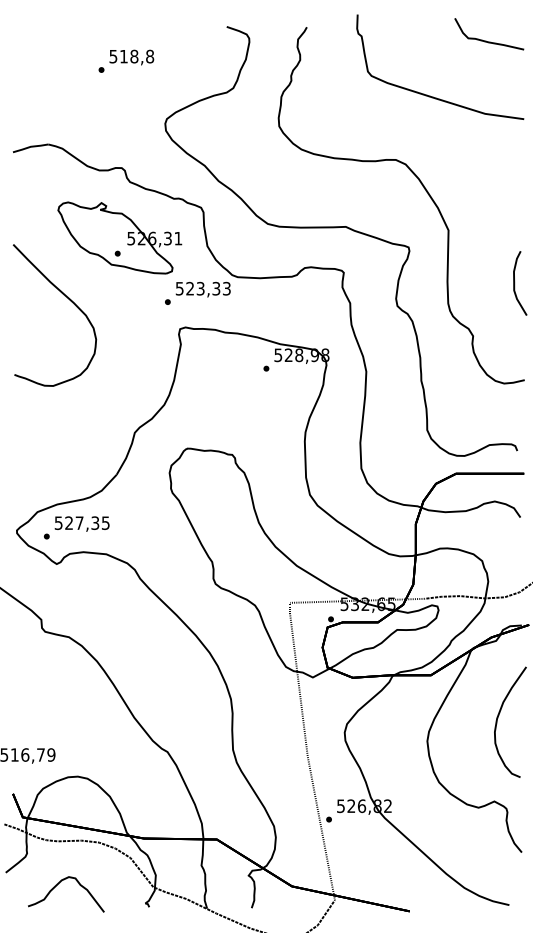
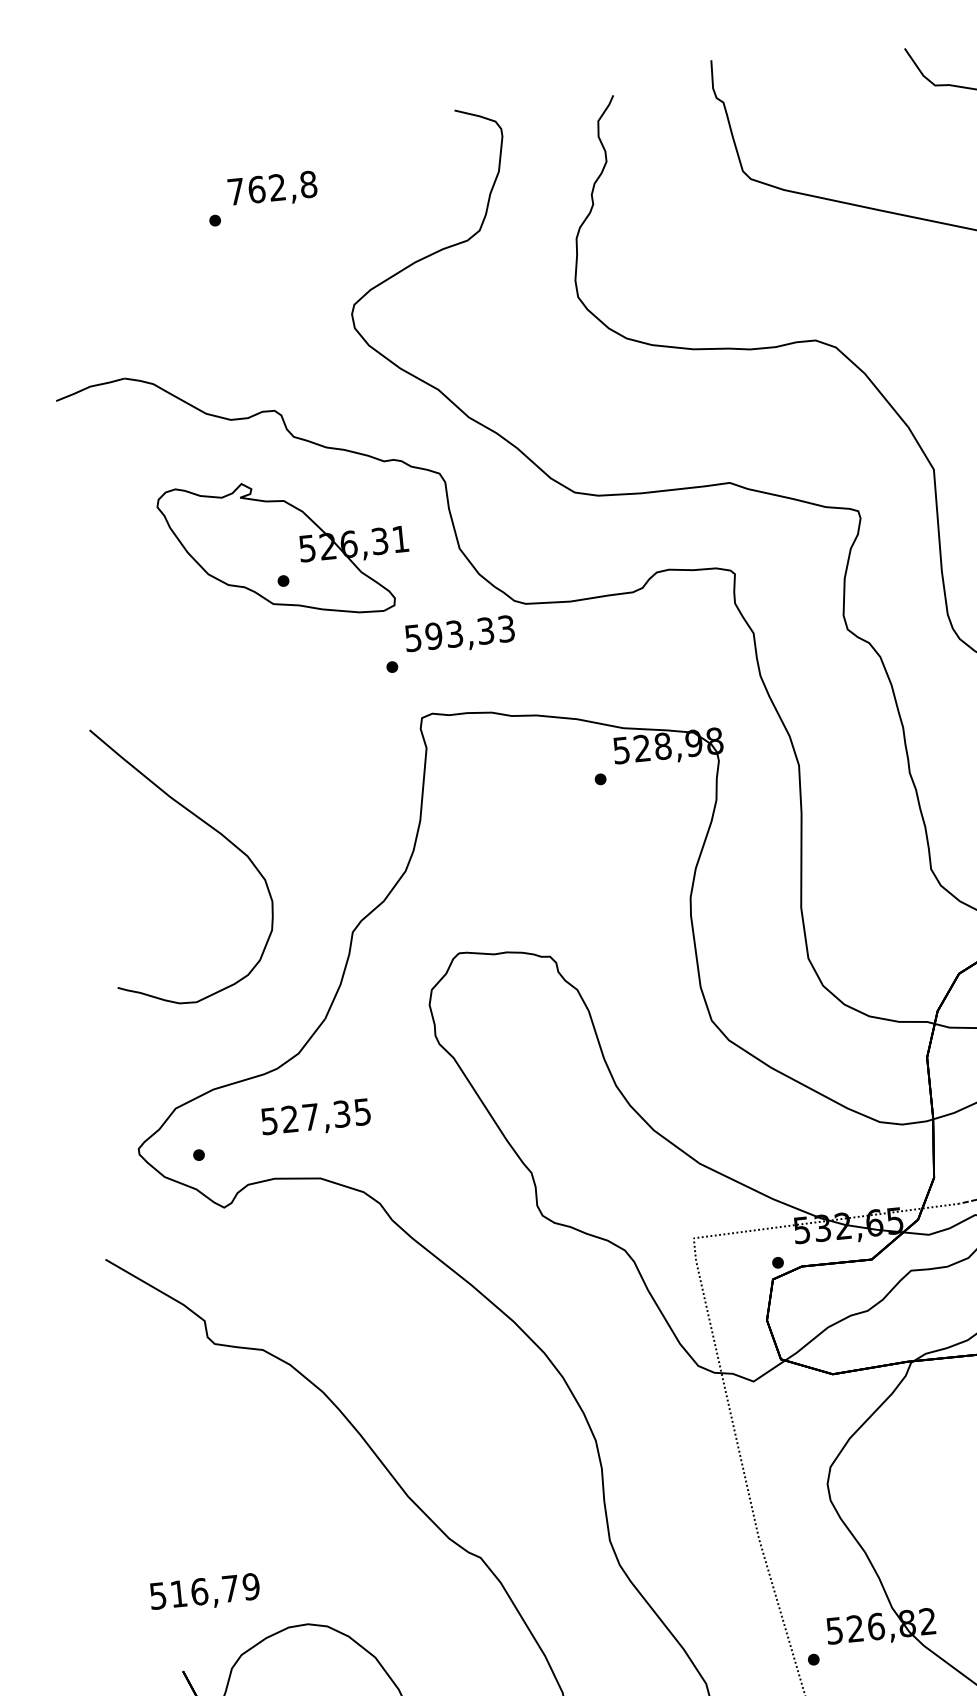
text: (123, 56) -> (255, 189), 518,8 -> 762,8
text: (190, 288) -> (434, 635), 523,33 -> 593,33
curve: (69, 300) -> (211, 829), moved
text: (81, 523) -> (314, 1117), moved

